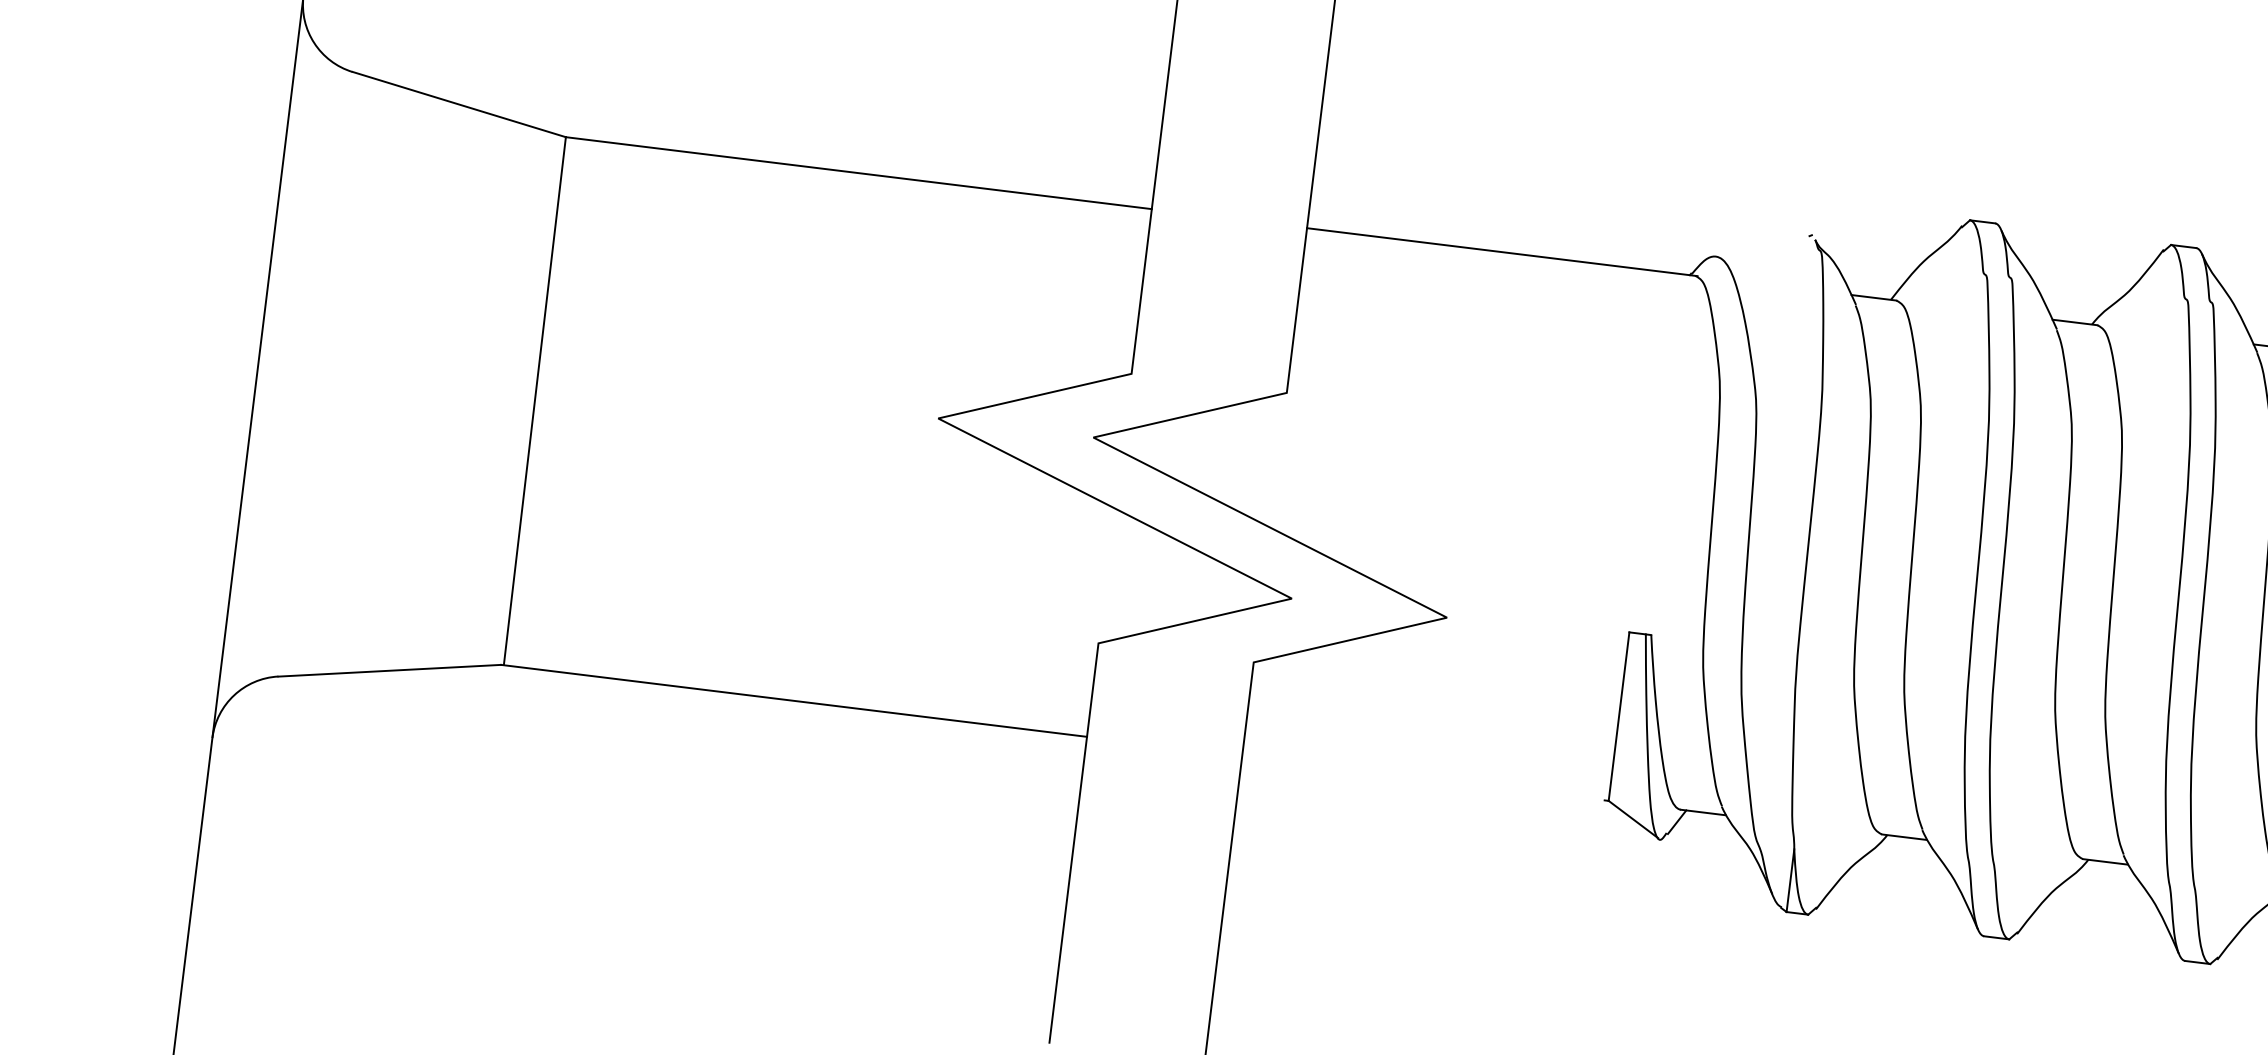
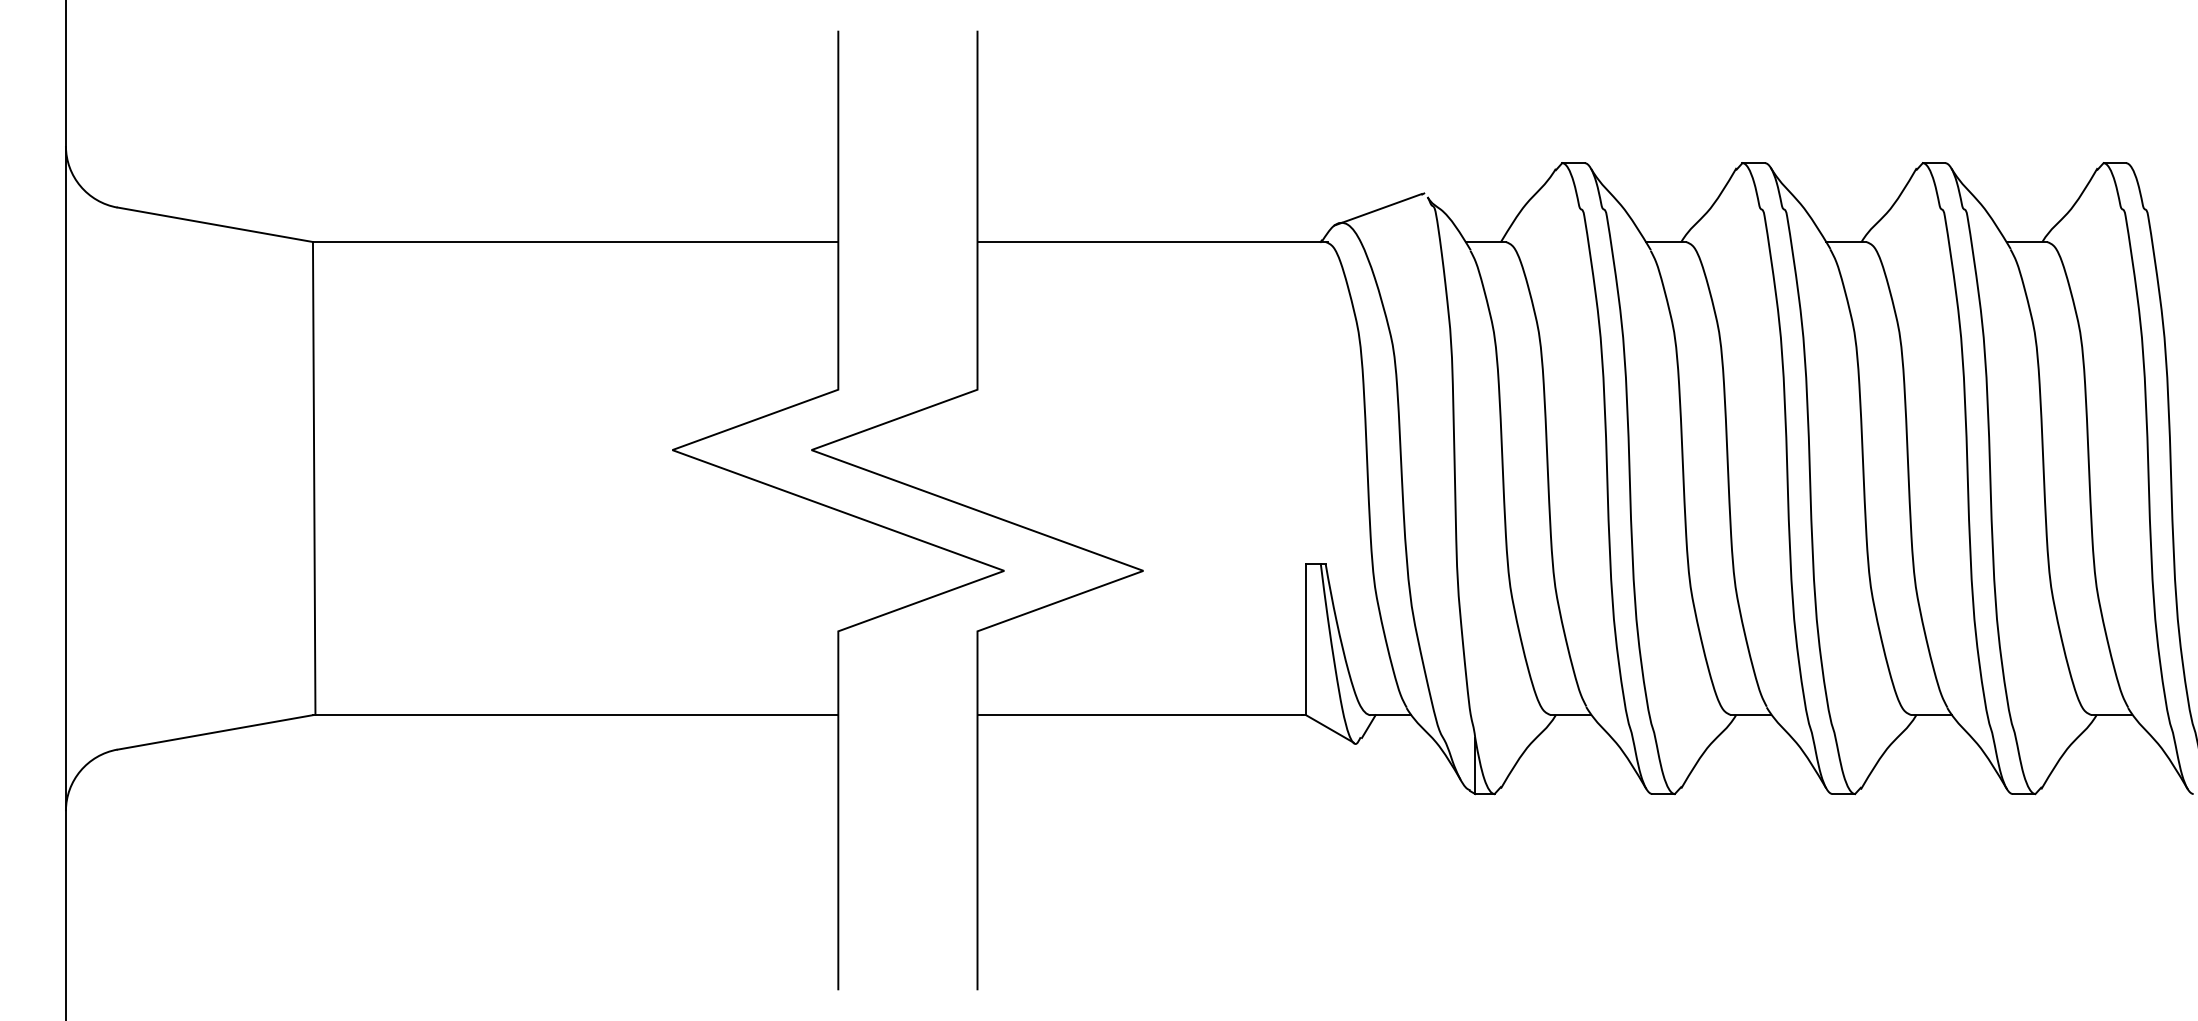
line: (1757, 246) -> (1377, 209), added
line: (1422, 778) -> (1139, 715), added

